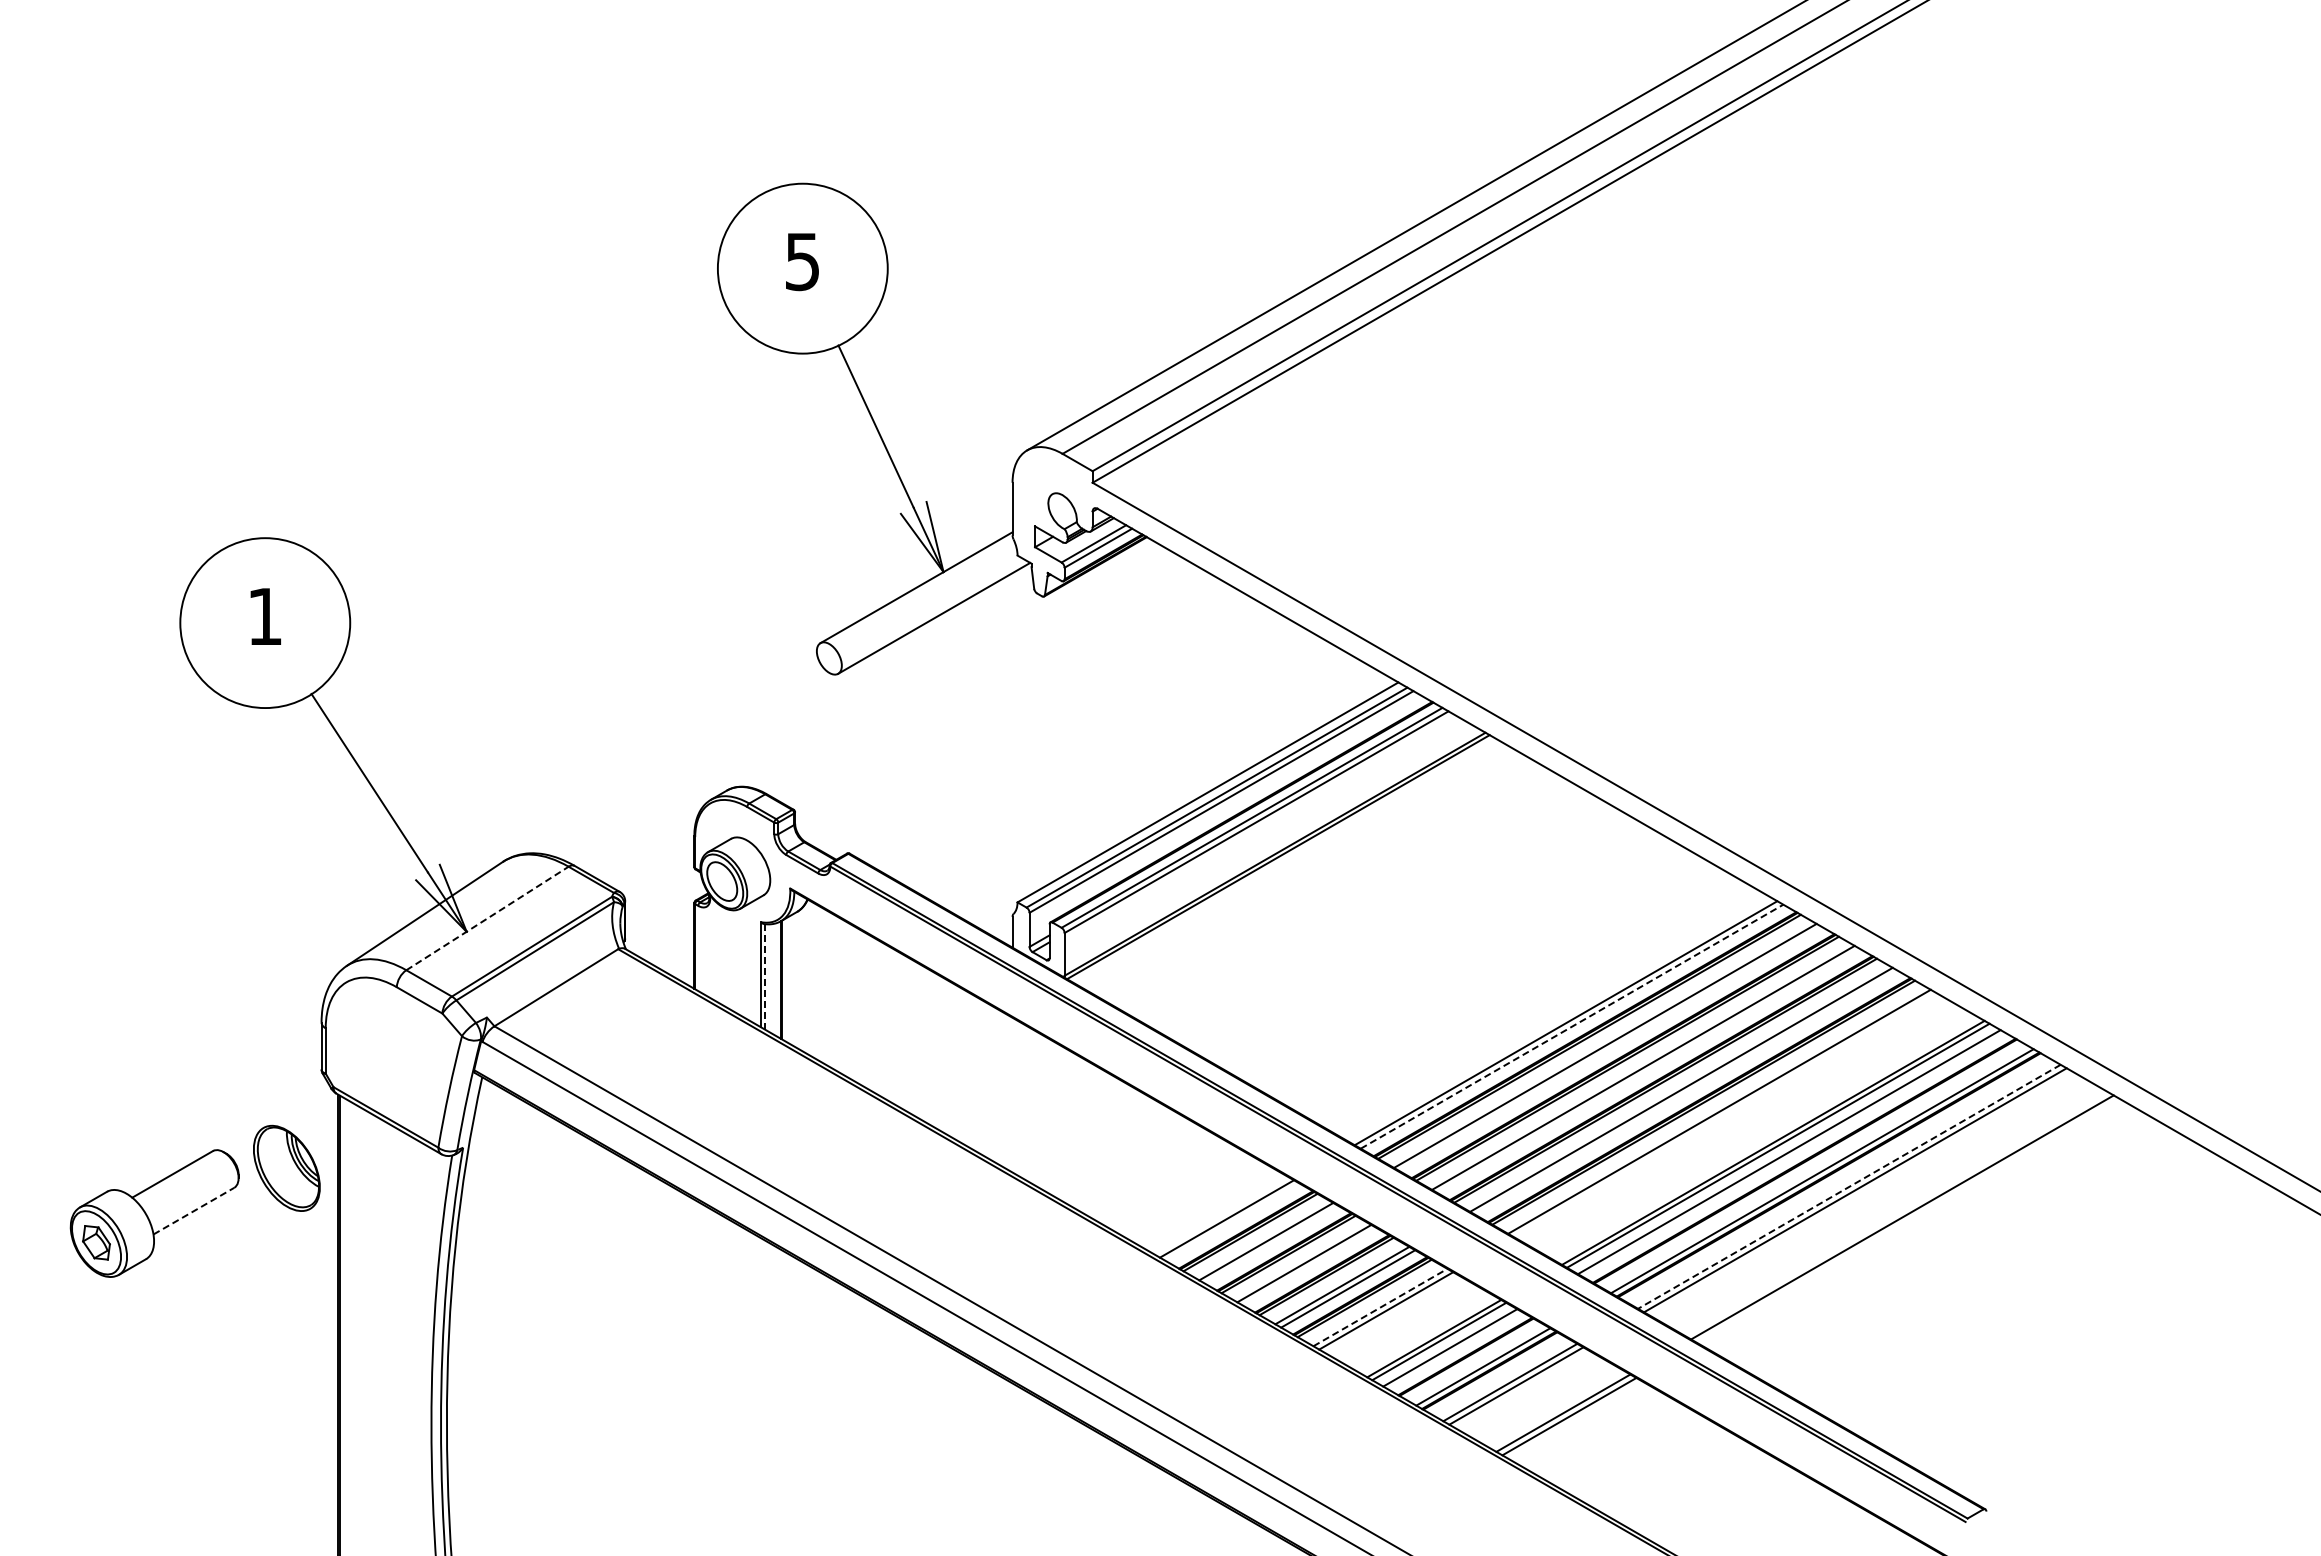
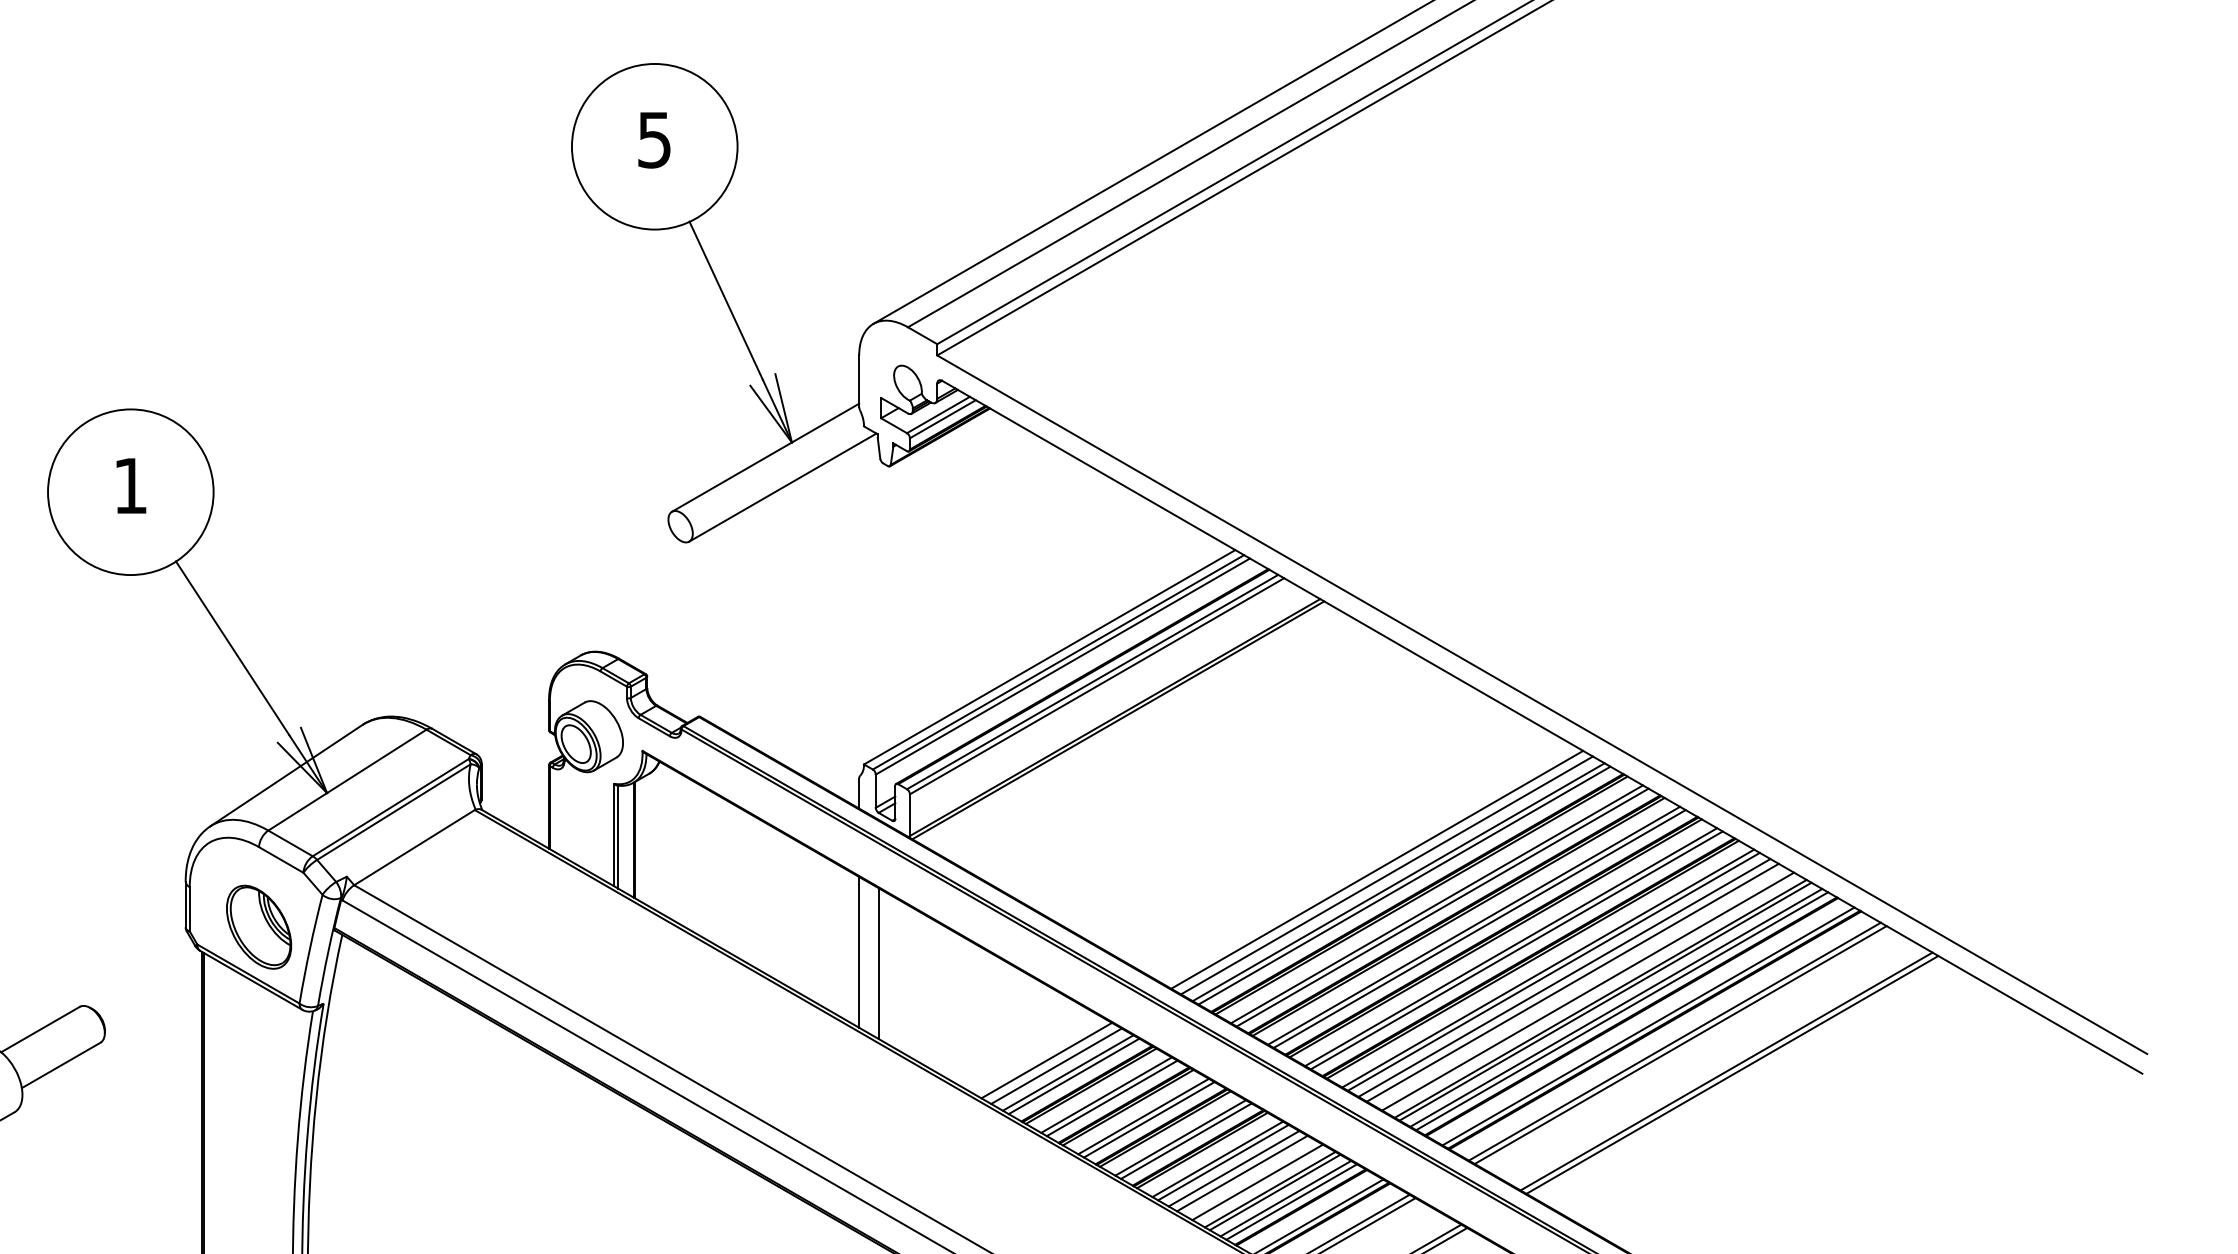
line: (487, 918) -> (347, 780), dashed -> solid
line: (765, 976) -> (618, 836), dashed -> solid
line: (1543, 1010) -> (1376, 869), added
line: (1553, 1016) -> (1386, 875), added
line: (1572, 1026) -> (1404, 885), dashed -> solid
line: (1610, 1049) -> (1442, 907), added
line: (1648, 1071) -> (1479, 929), added
line: (1686, 1093) -> (1516, 950), added
line: (1012, 1094) -> (859, 951), added
line: (1032, 1106) -> (878, 963), added
line: (1724, 1115) -> (1553, 972), added
line: (1735, 1121) -> (1563, 978), added
line: (1744, 1126) -> (1572, 982), added
line: (1760, 1135) -> (1588, 991), added
line: (1795, 1155) -> (1622, 1011), added
part: (286, 1167) -> (258, 926), moved
line: (1848, 1187) -> (1673, 1042), dashed -> solid
line: (1204, 1205) -> (1046, 1059), added
line: (193, 1211) -> (60, 1065), dashed -> solid
line: (1214, 1211) -> (1056, 1065), added
line: (1908, 1220) -> (1732, 1074), added
line: (1233, 1222) -> (1074, 1076), added
line: (1272, 1244) -> (1112, 1097), added
line: (1310, 1266) -> (1149, 1119), added
line: (1380, 1307) -> (1217, 1159), dashed -> solid
line: (1397, 1316) -> (1234, 1168), added
line: (1405, 1321) -> (1242, 1172), added
line: (1421, 1330) -> (1257, 1181), added
line: (1456, 1351) -> (1291, 1202), added

